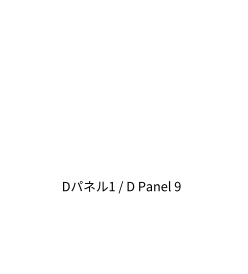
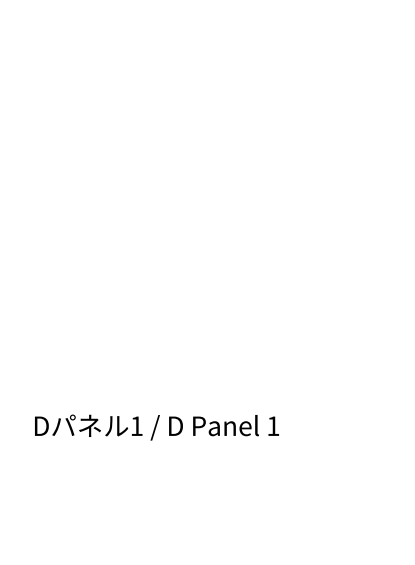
text: (177, 186) -> (272, 426), 9 -> 1

